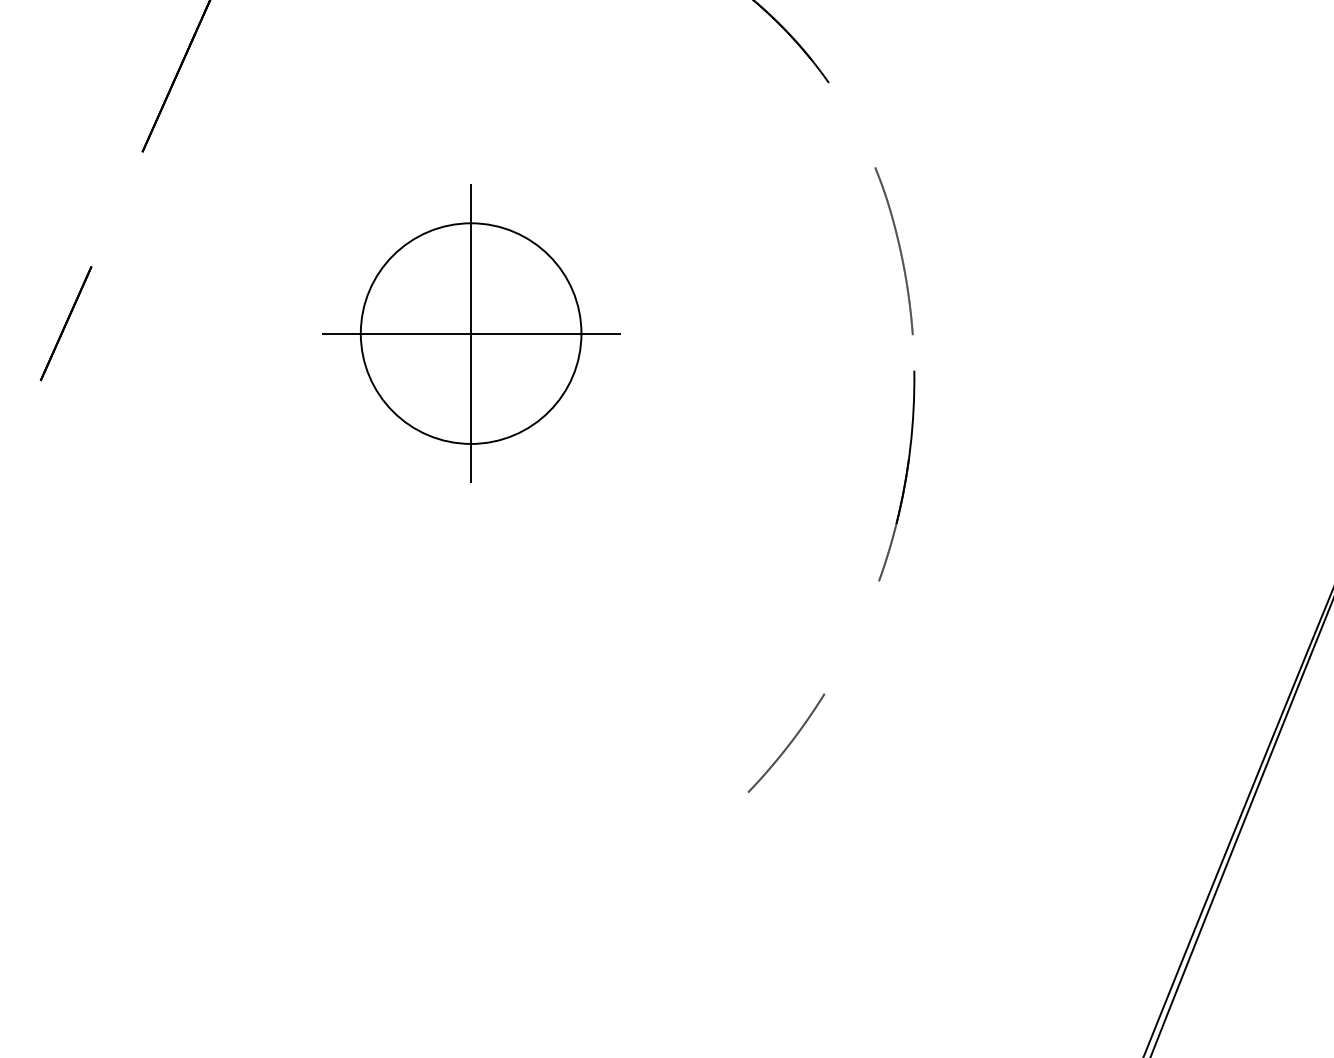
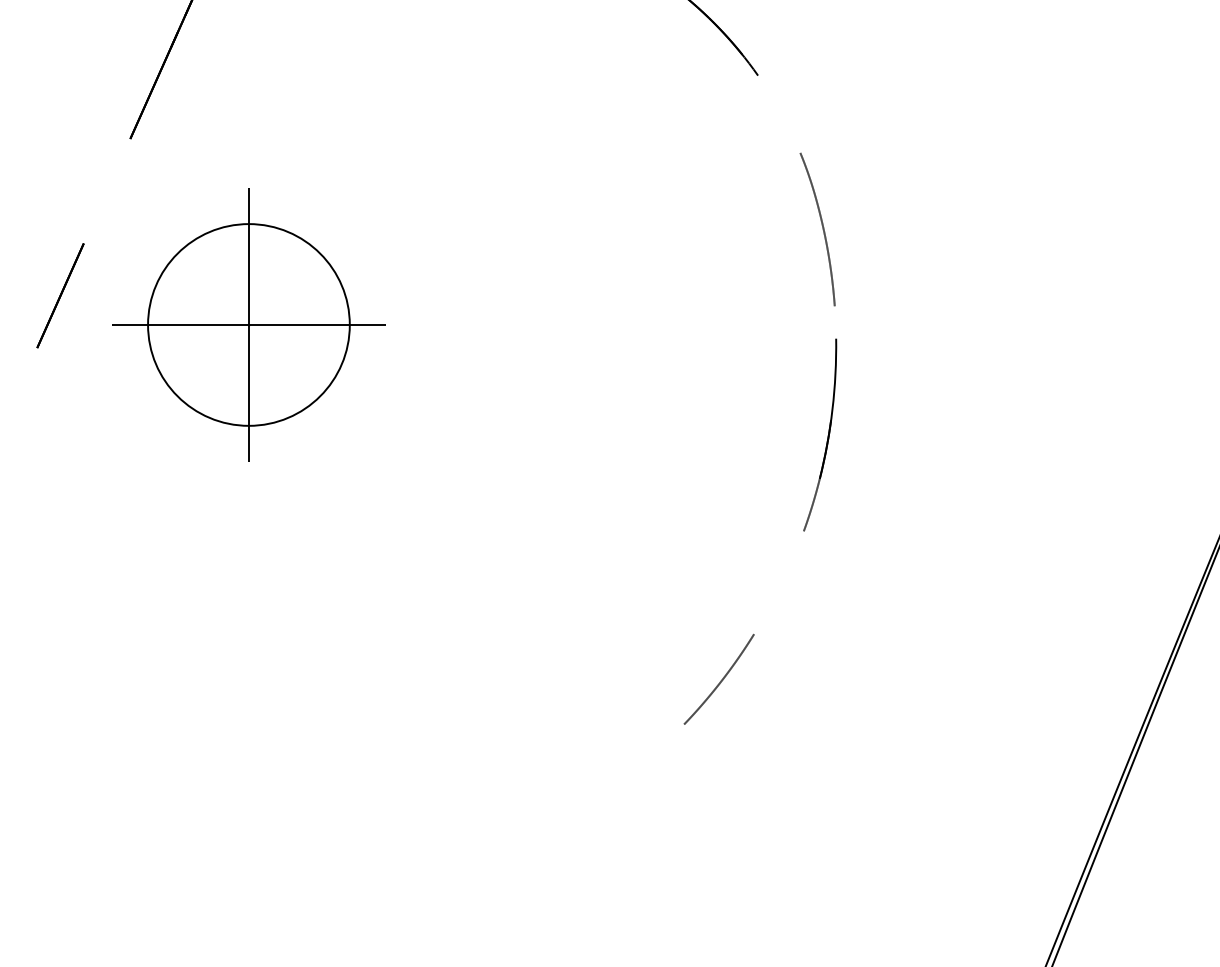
part: (471, 333) -> (249, 324), moved

